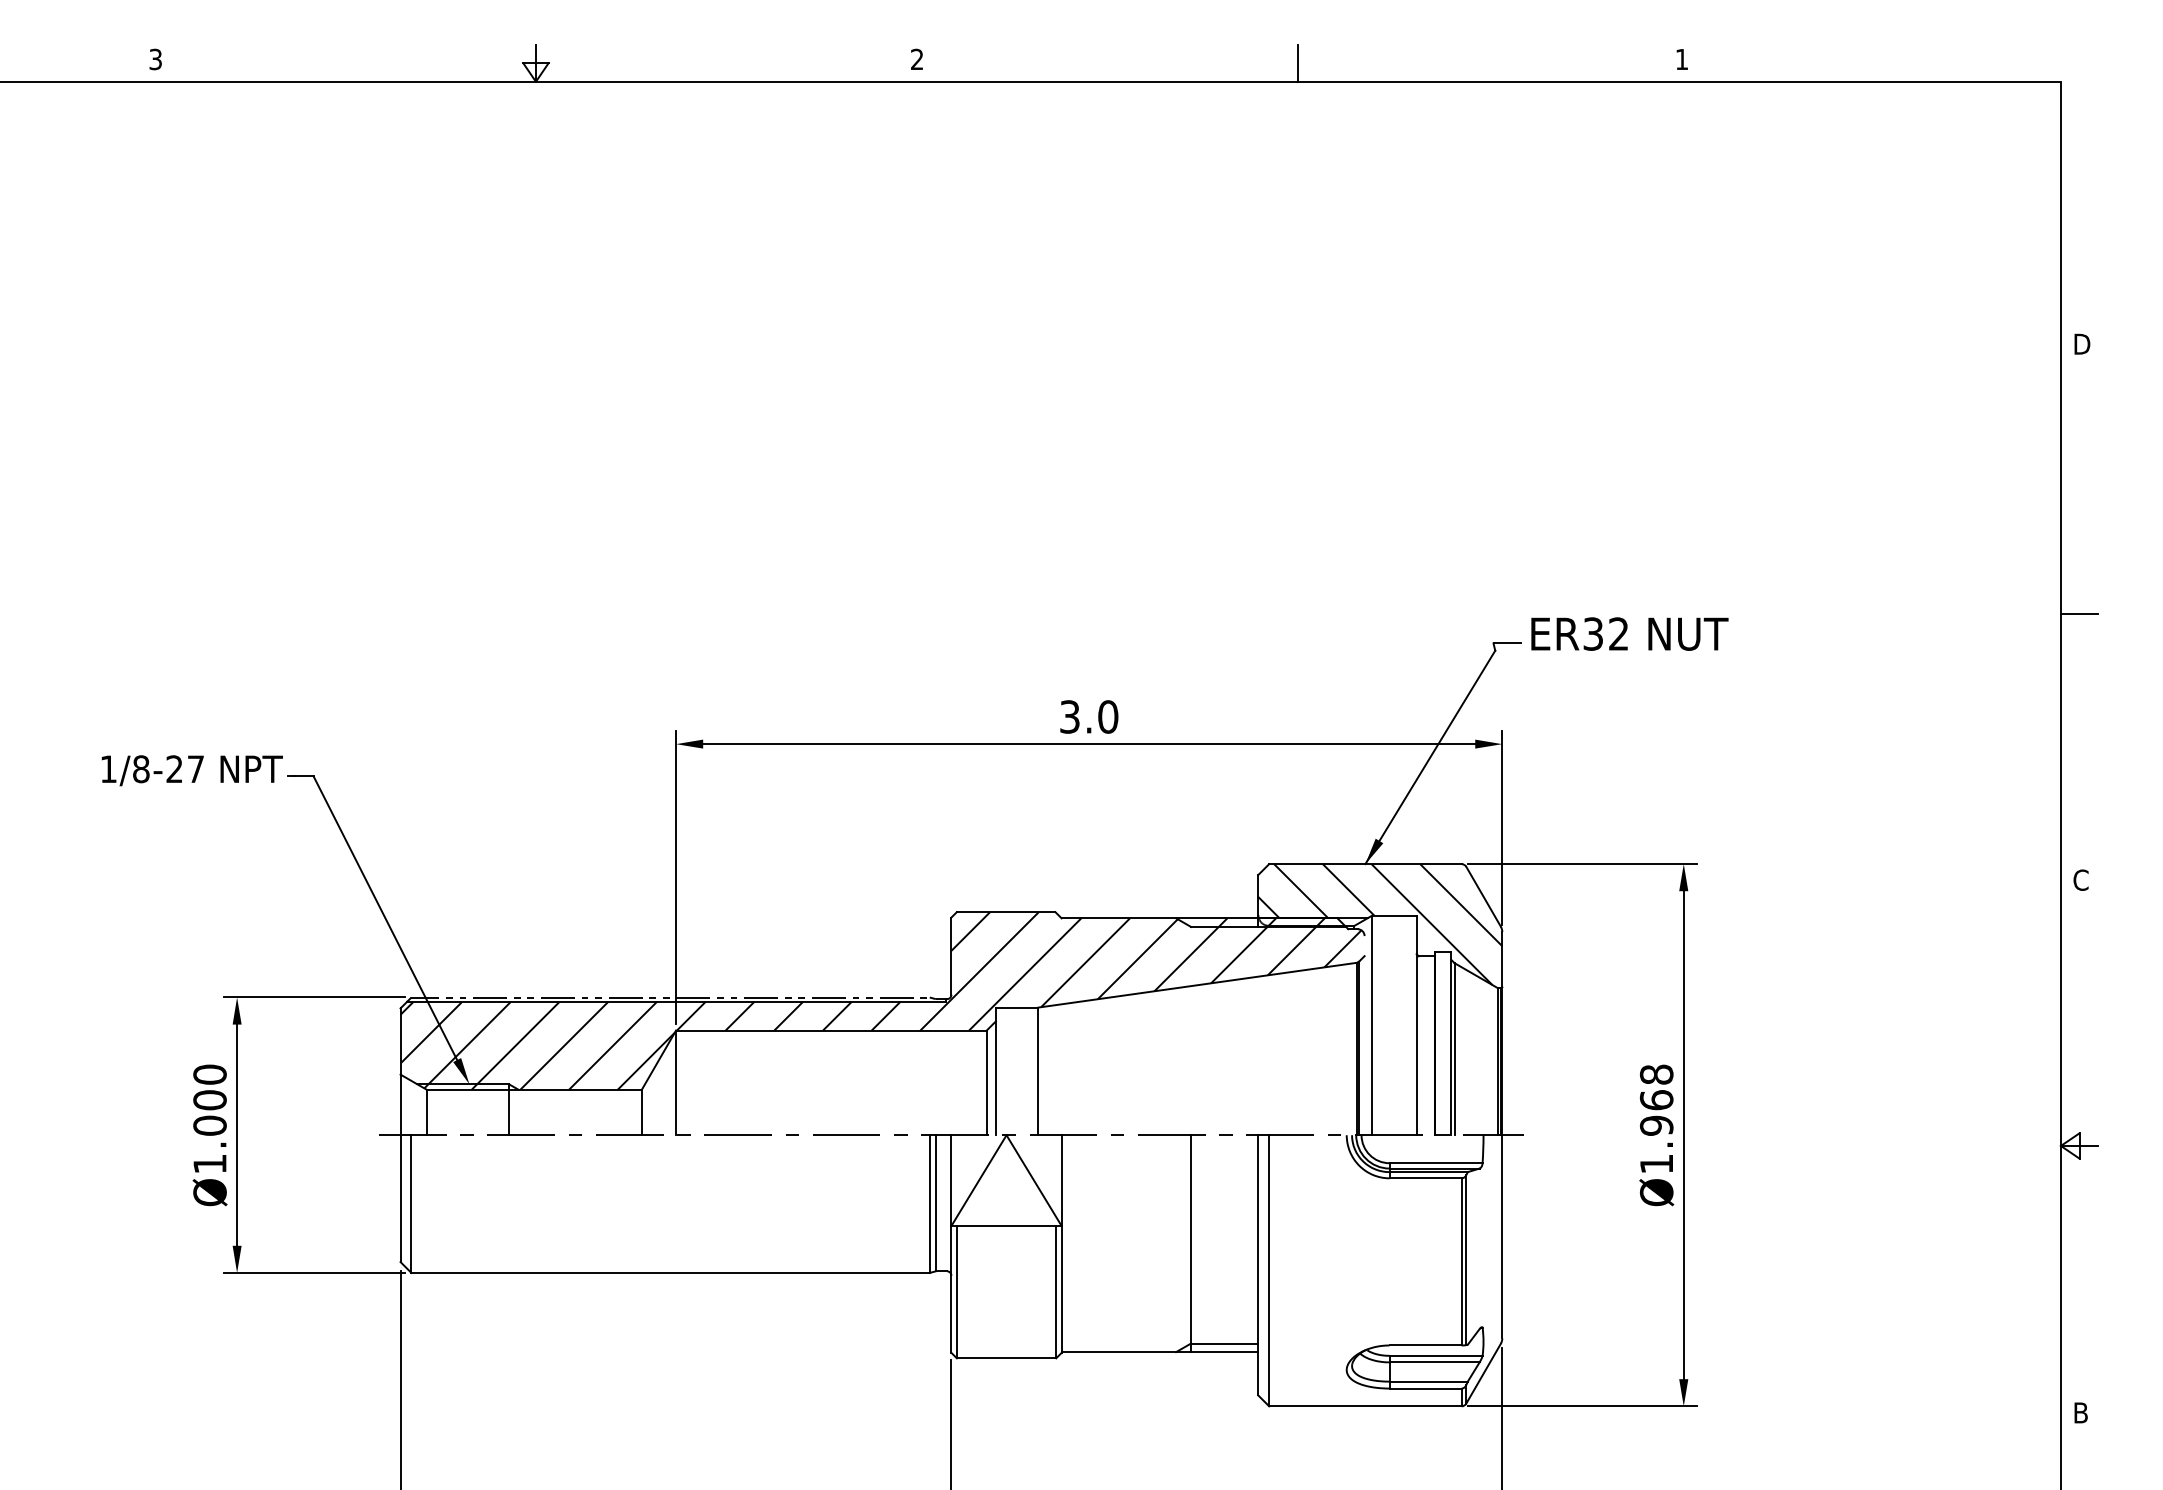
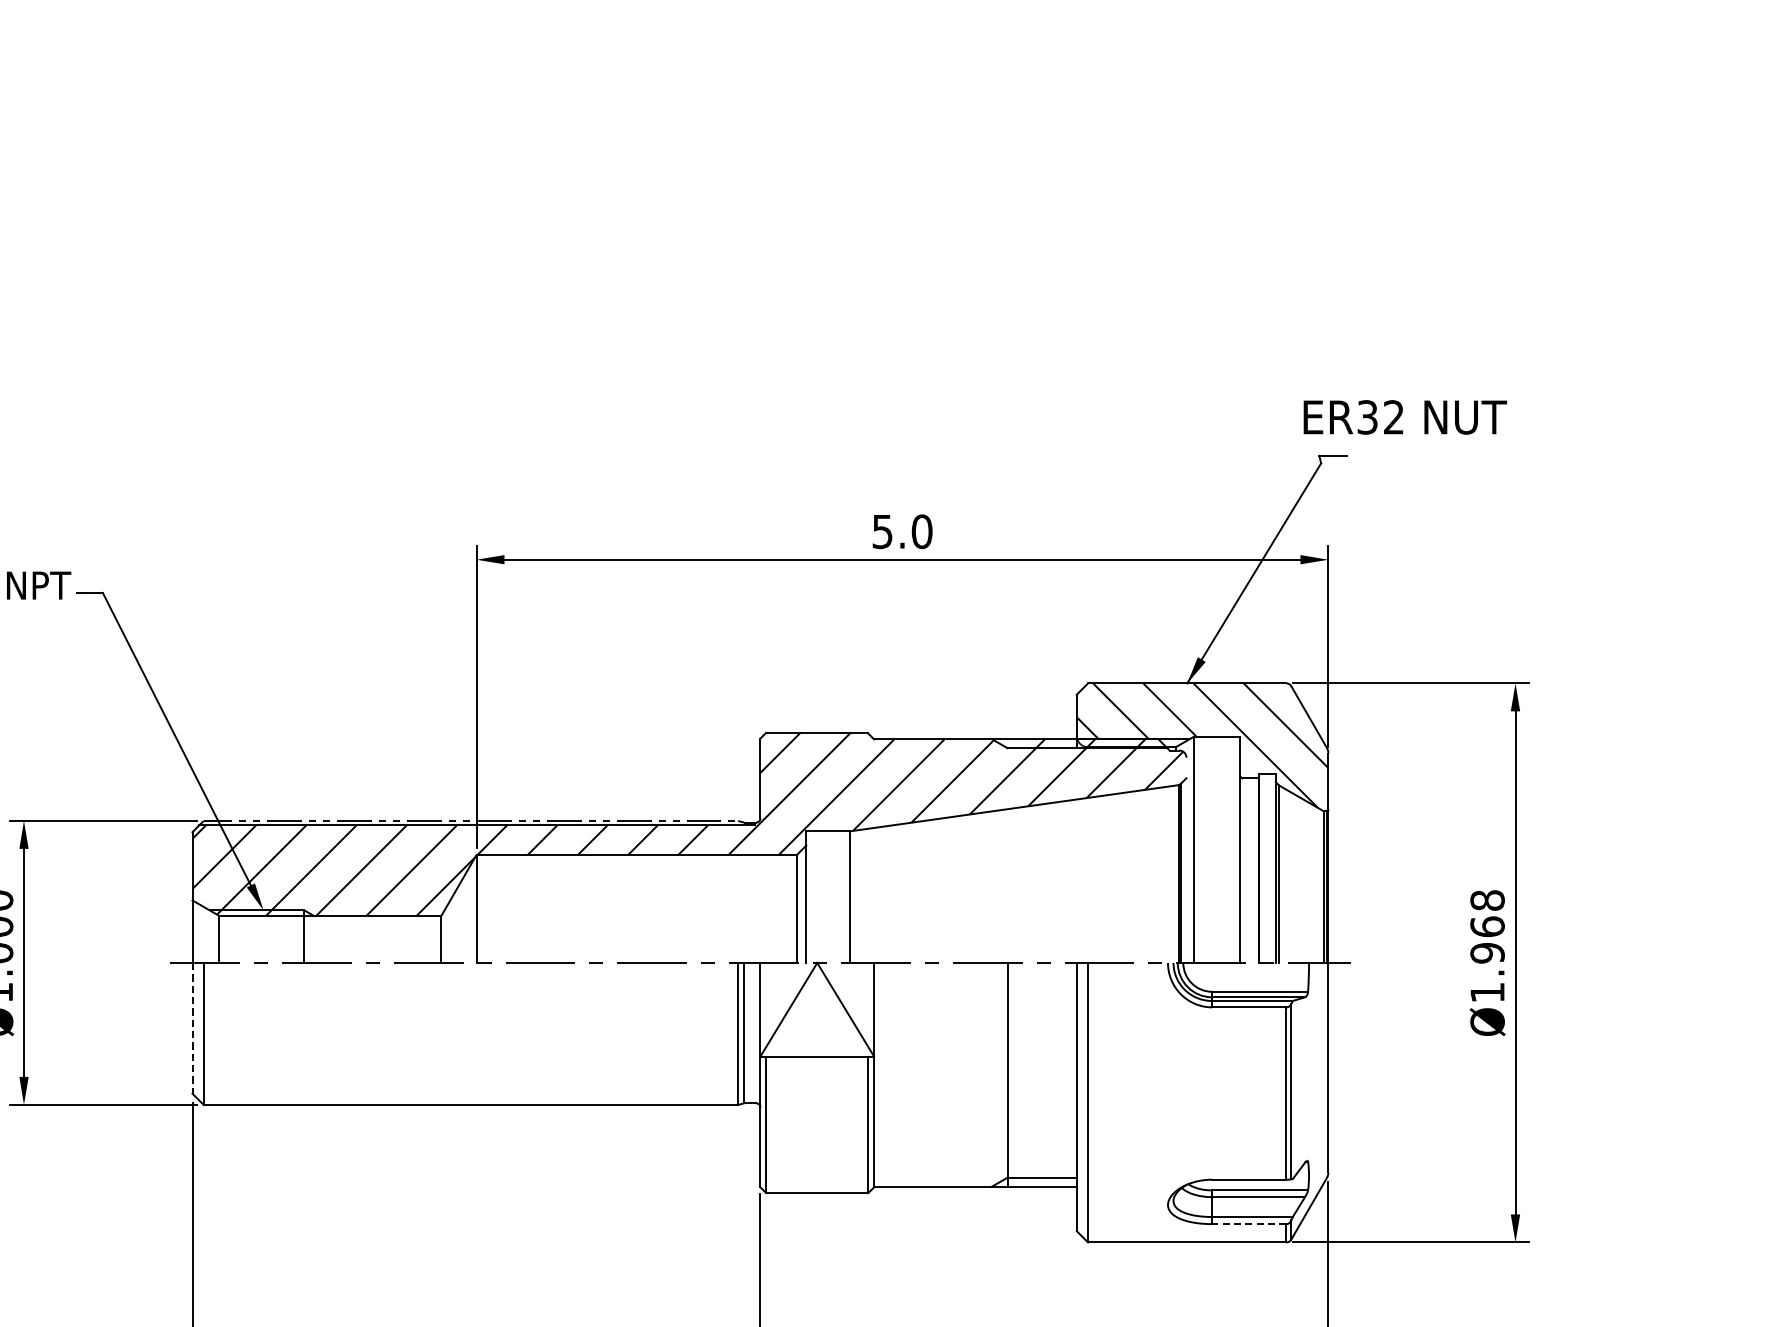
text: (1629, 633) -> (1404, 416), moved
text: (1069, 716) -> (882, 531), 3.0 -> 5.0
line: (400, 1199) -> (192, 1029), solid -> dashed
line: (1425, 1388) -> (1249, 1224), solid -> dashed

